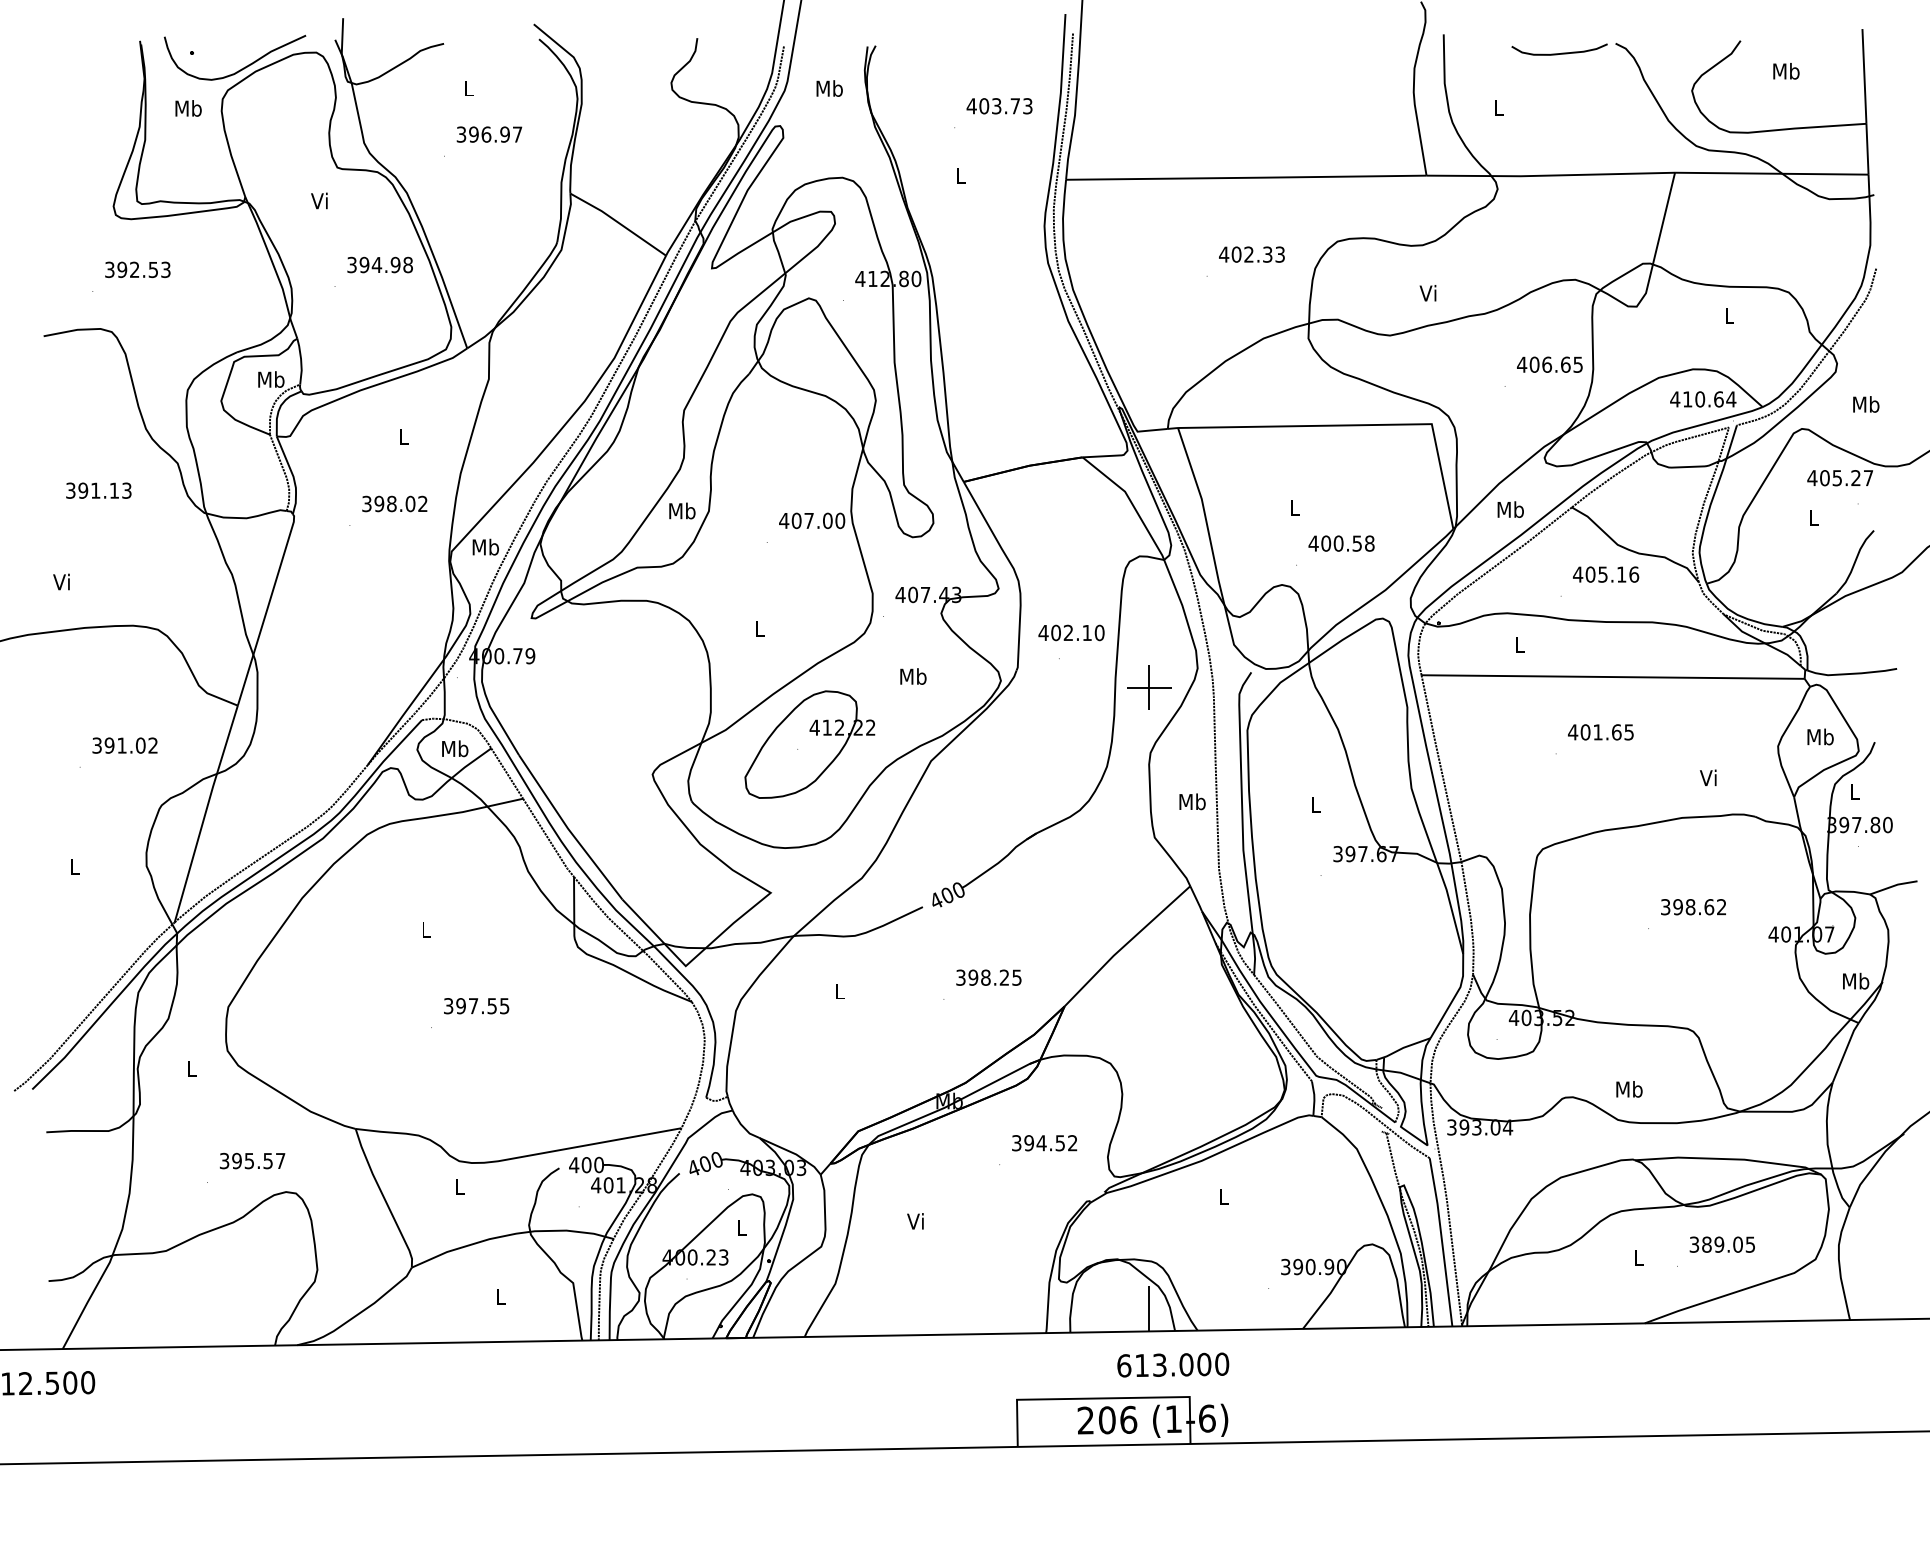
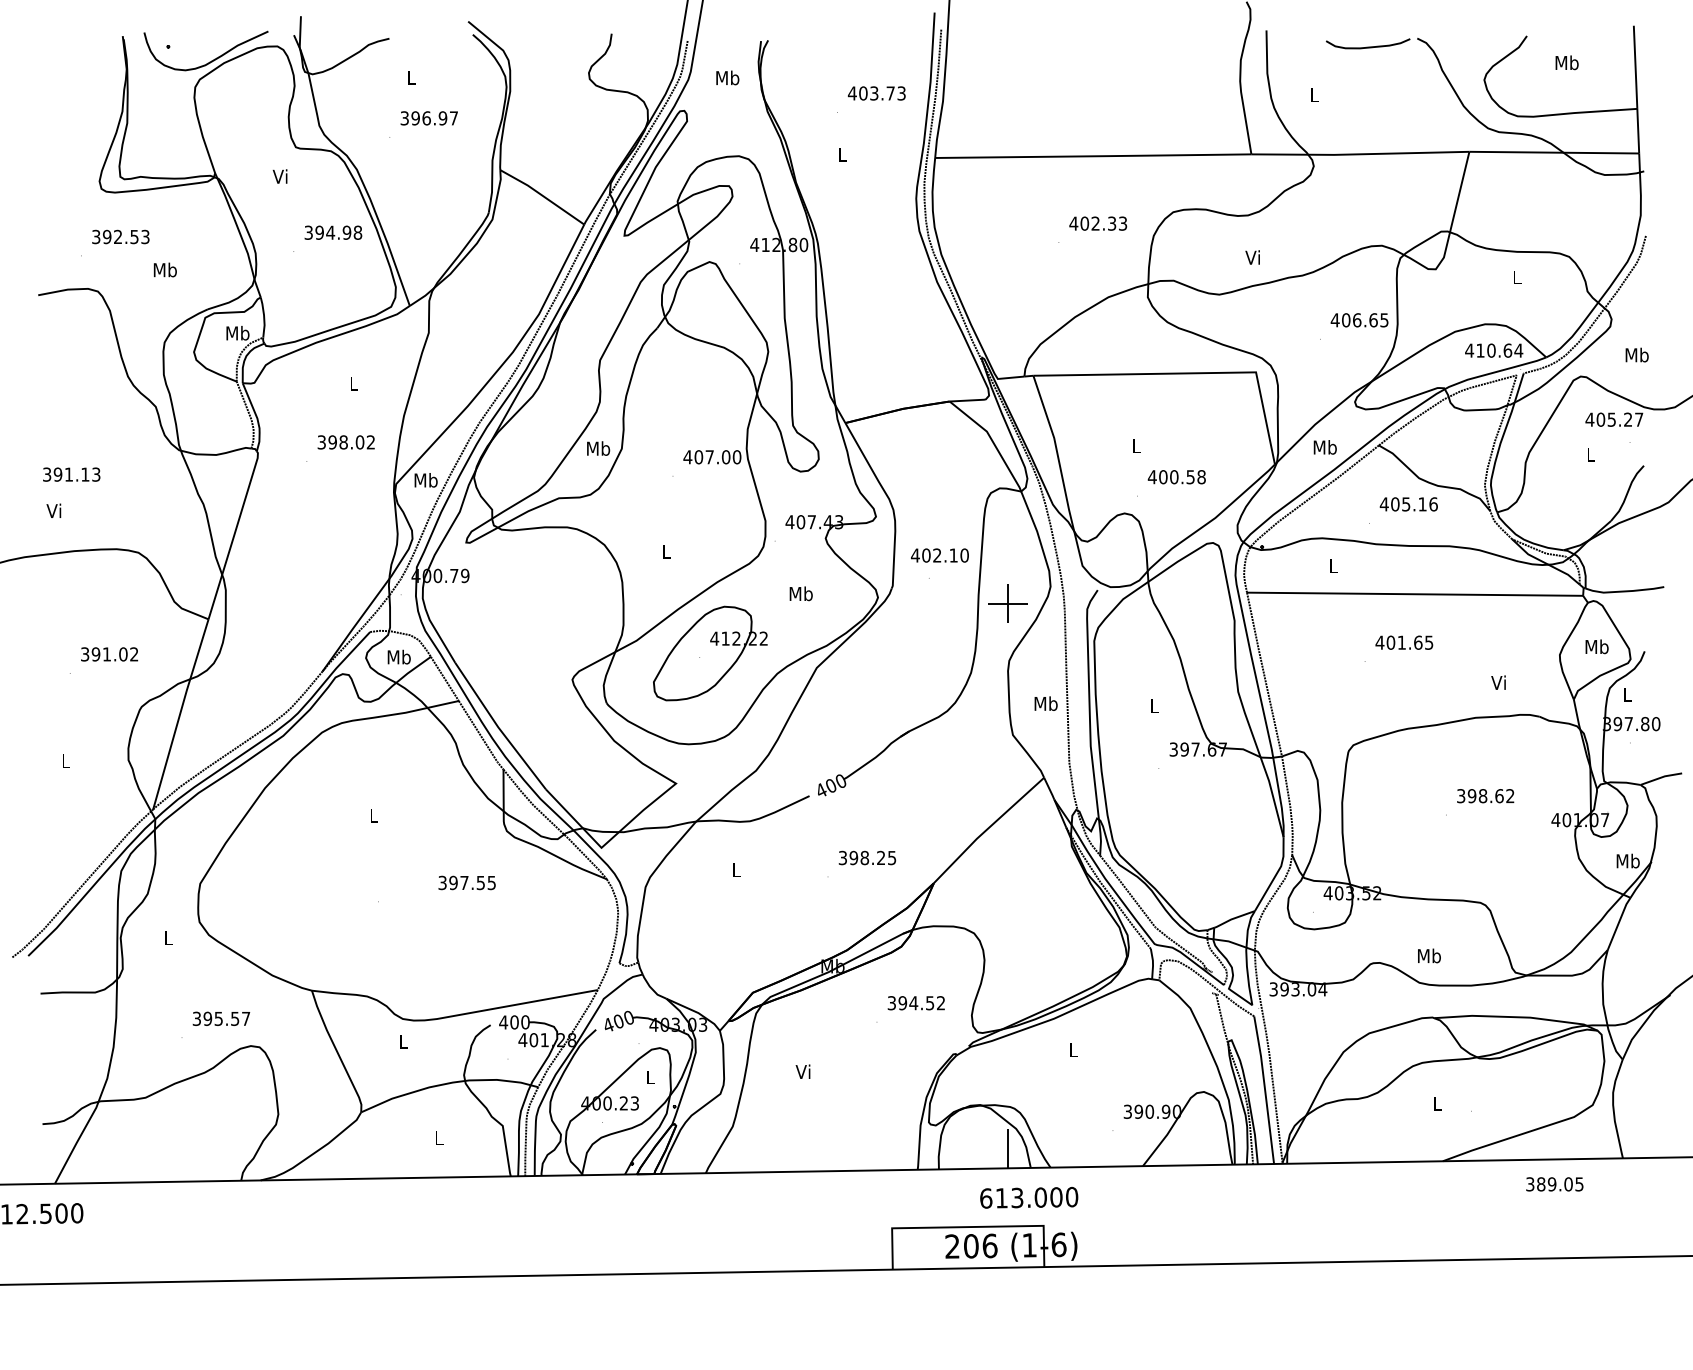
text: (188, 108) -> (165, 270), moved
text: (98, 490) -> (71, 474), moved
text: (476, 1006) -> (467, 883), moved
text: (1721, 1244) -> (1554, 1184), moved

